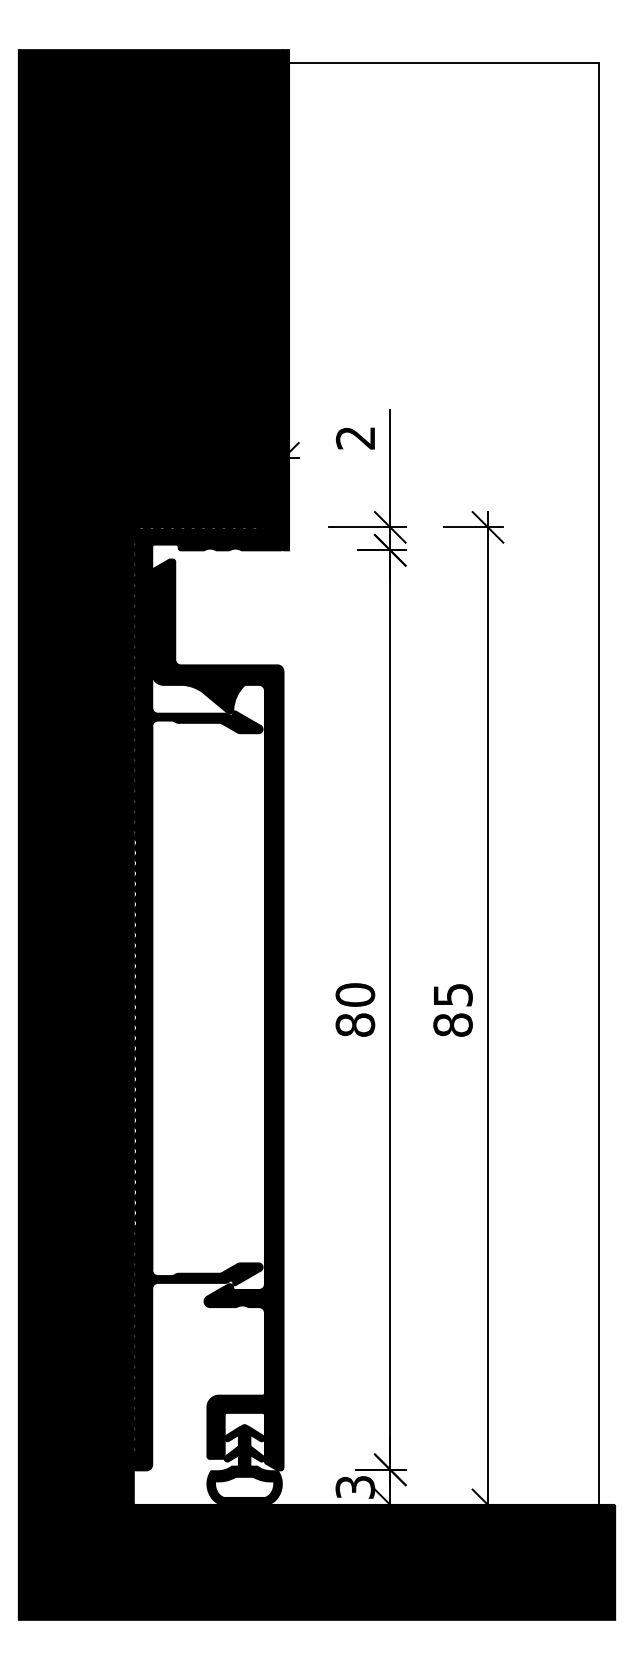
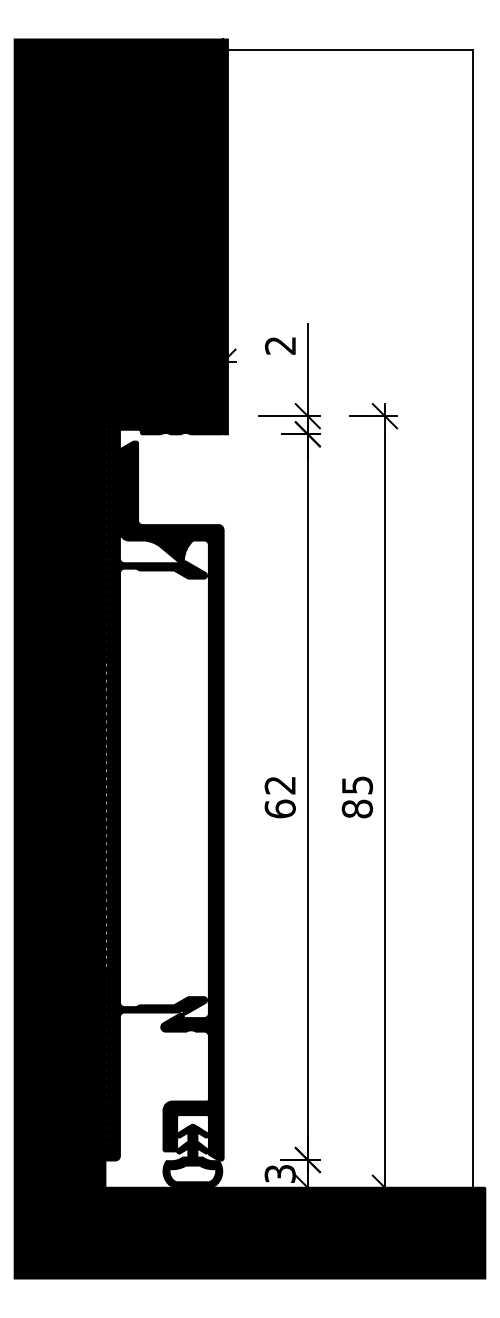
text: (355, 1009) -> (280, 796), 80 -> 62

